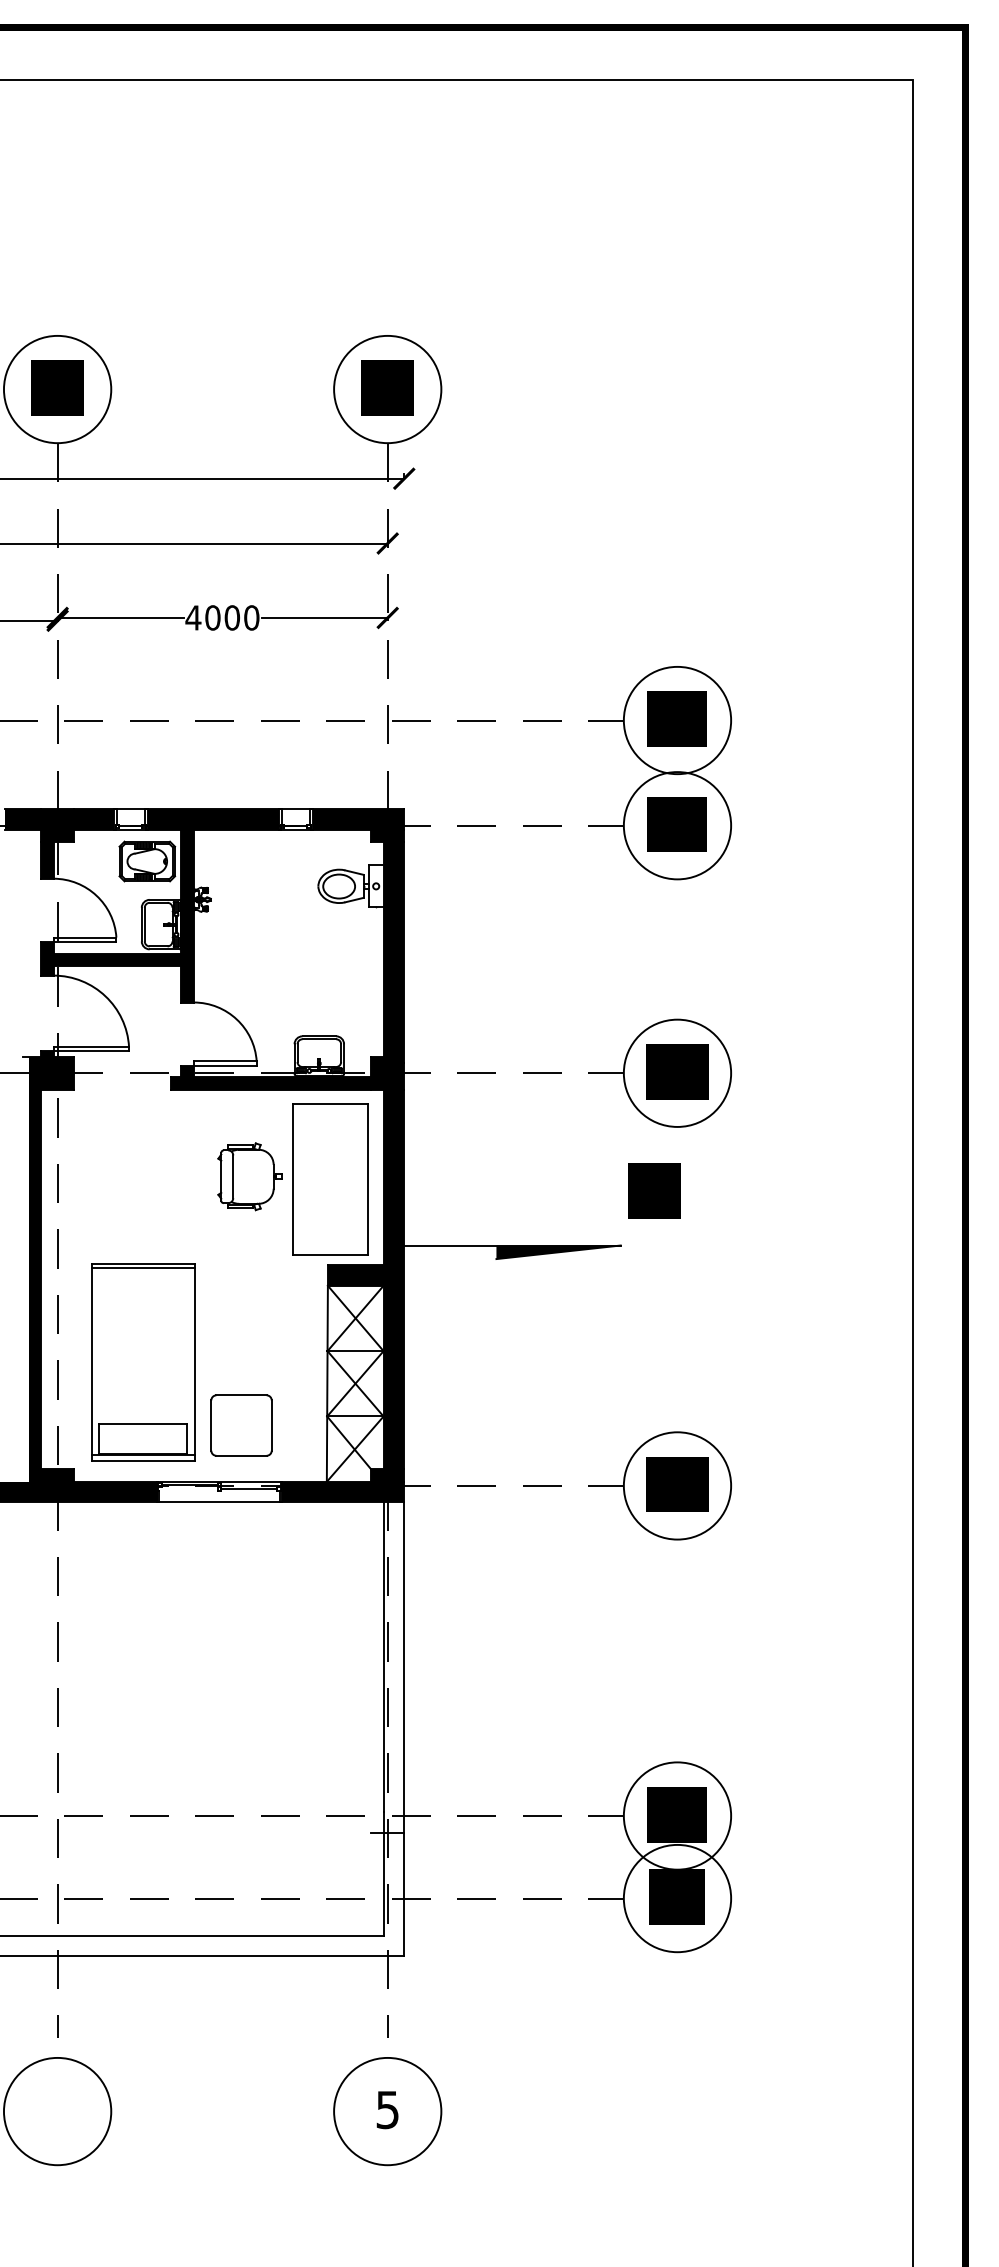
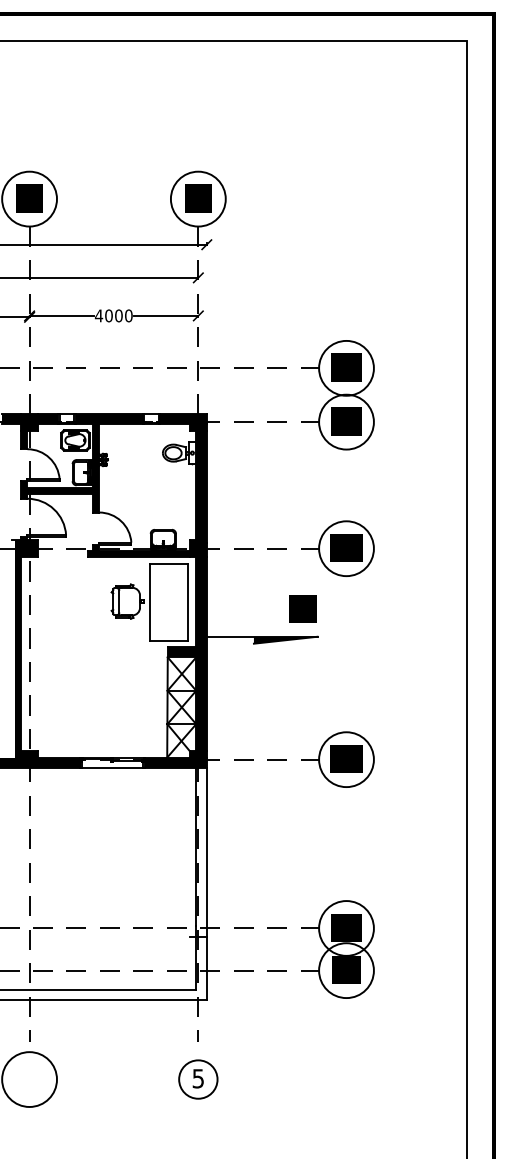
text: (654, 1190) -> (302, 608), moved
part: (180, 1362) -> (92, 696), removed
circle: (386, 2111) -> (197, 1079), size x0.7

